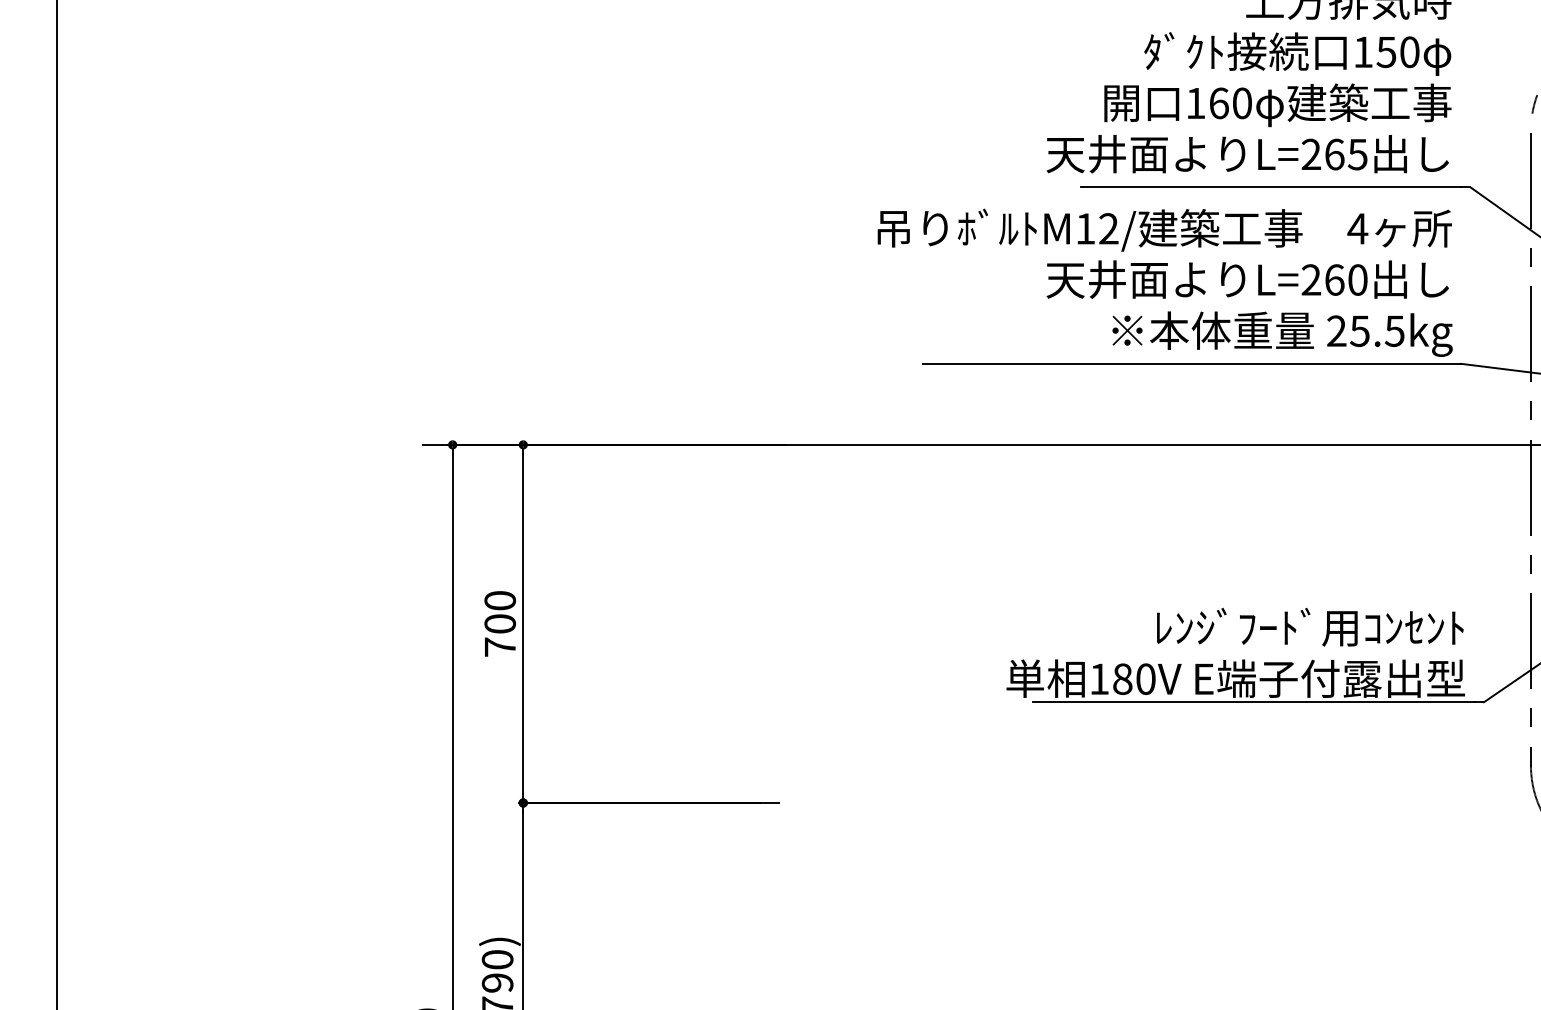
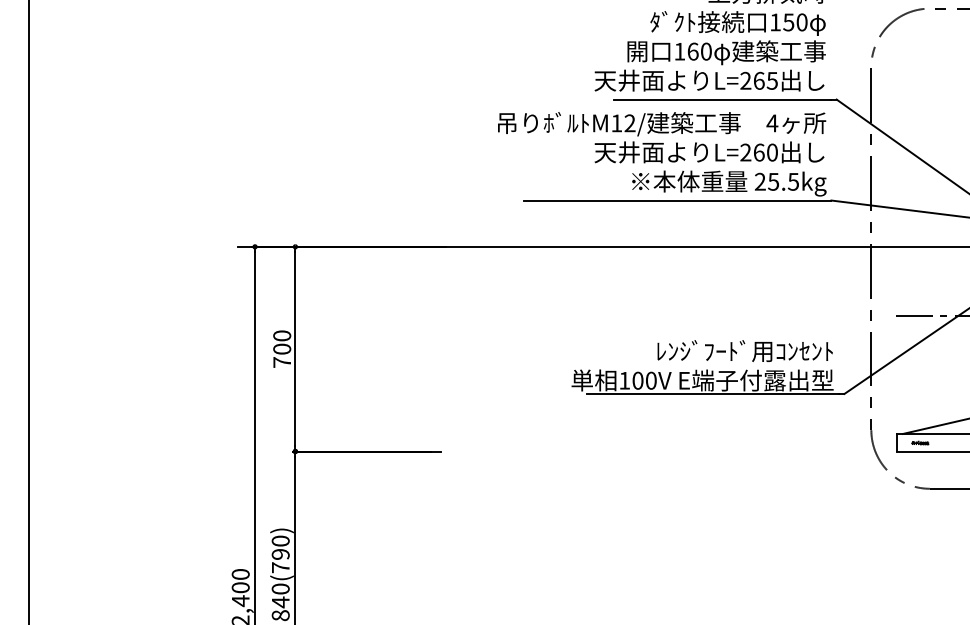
text: (1121, 678) -> (637, 380), 180V -> 100V

